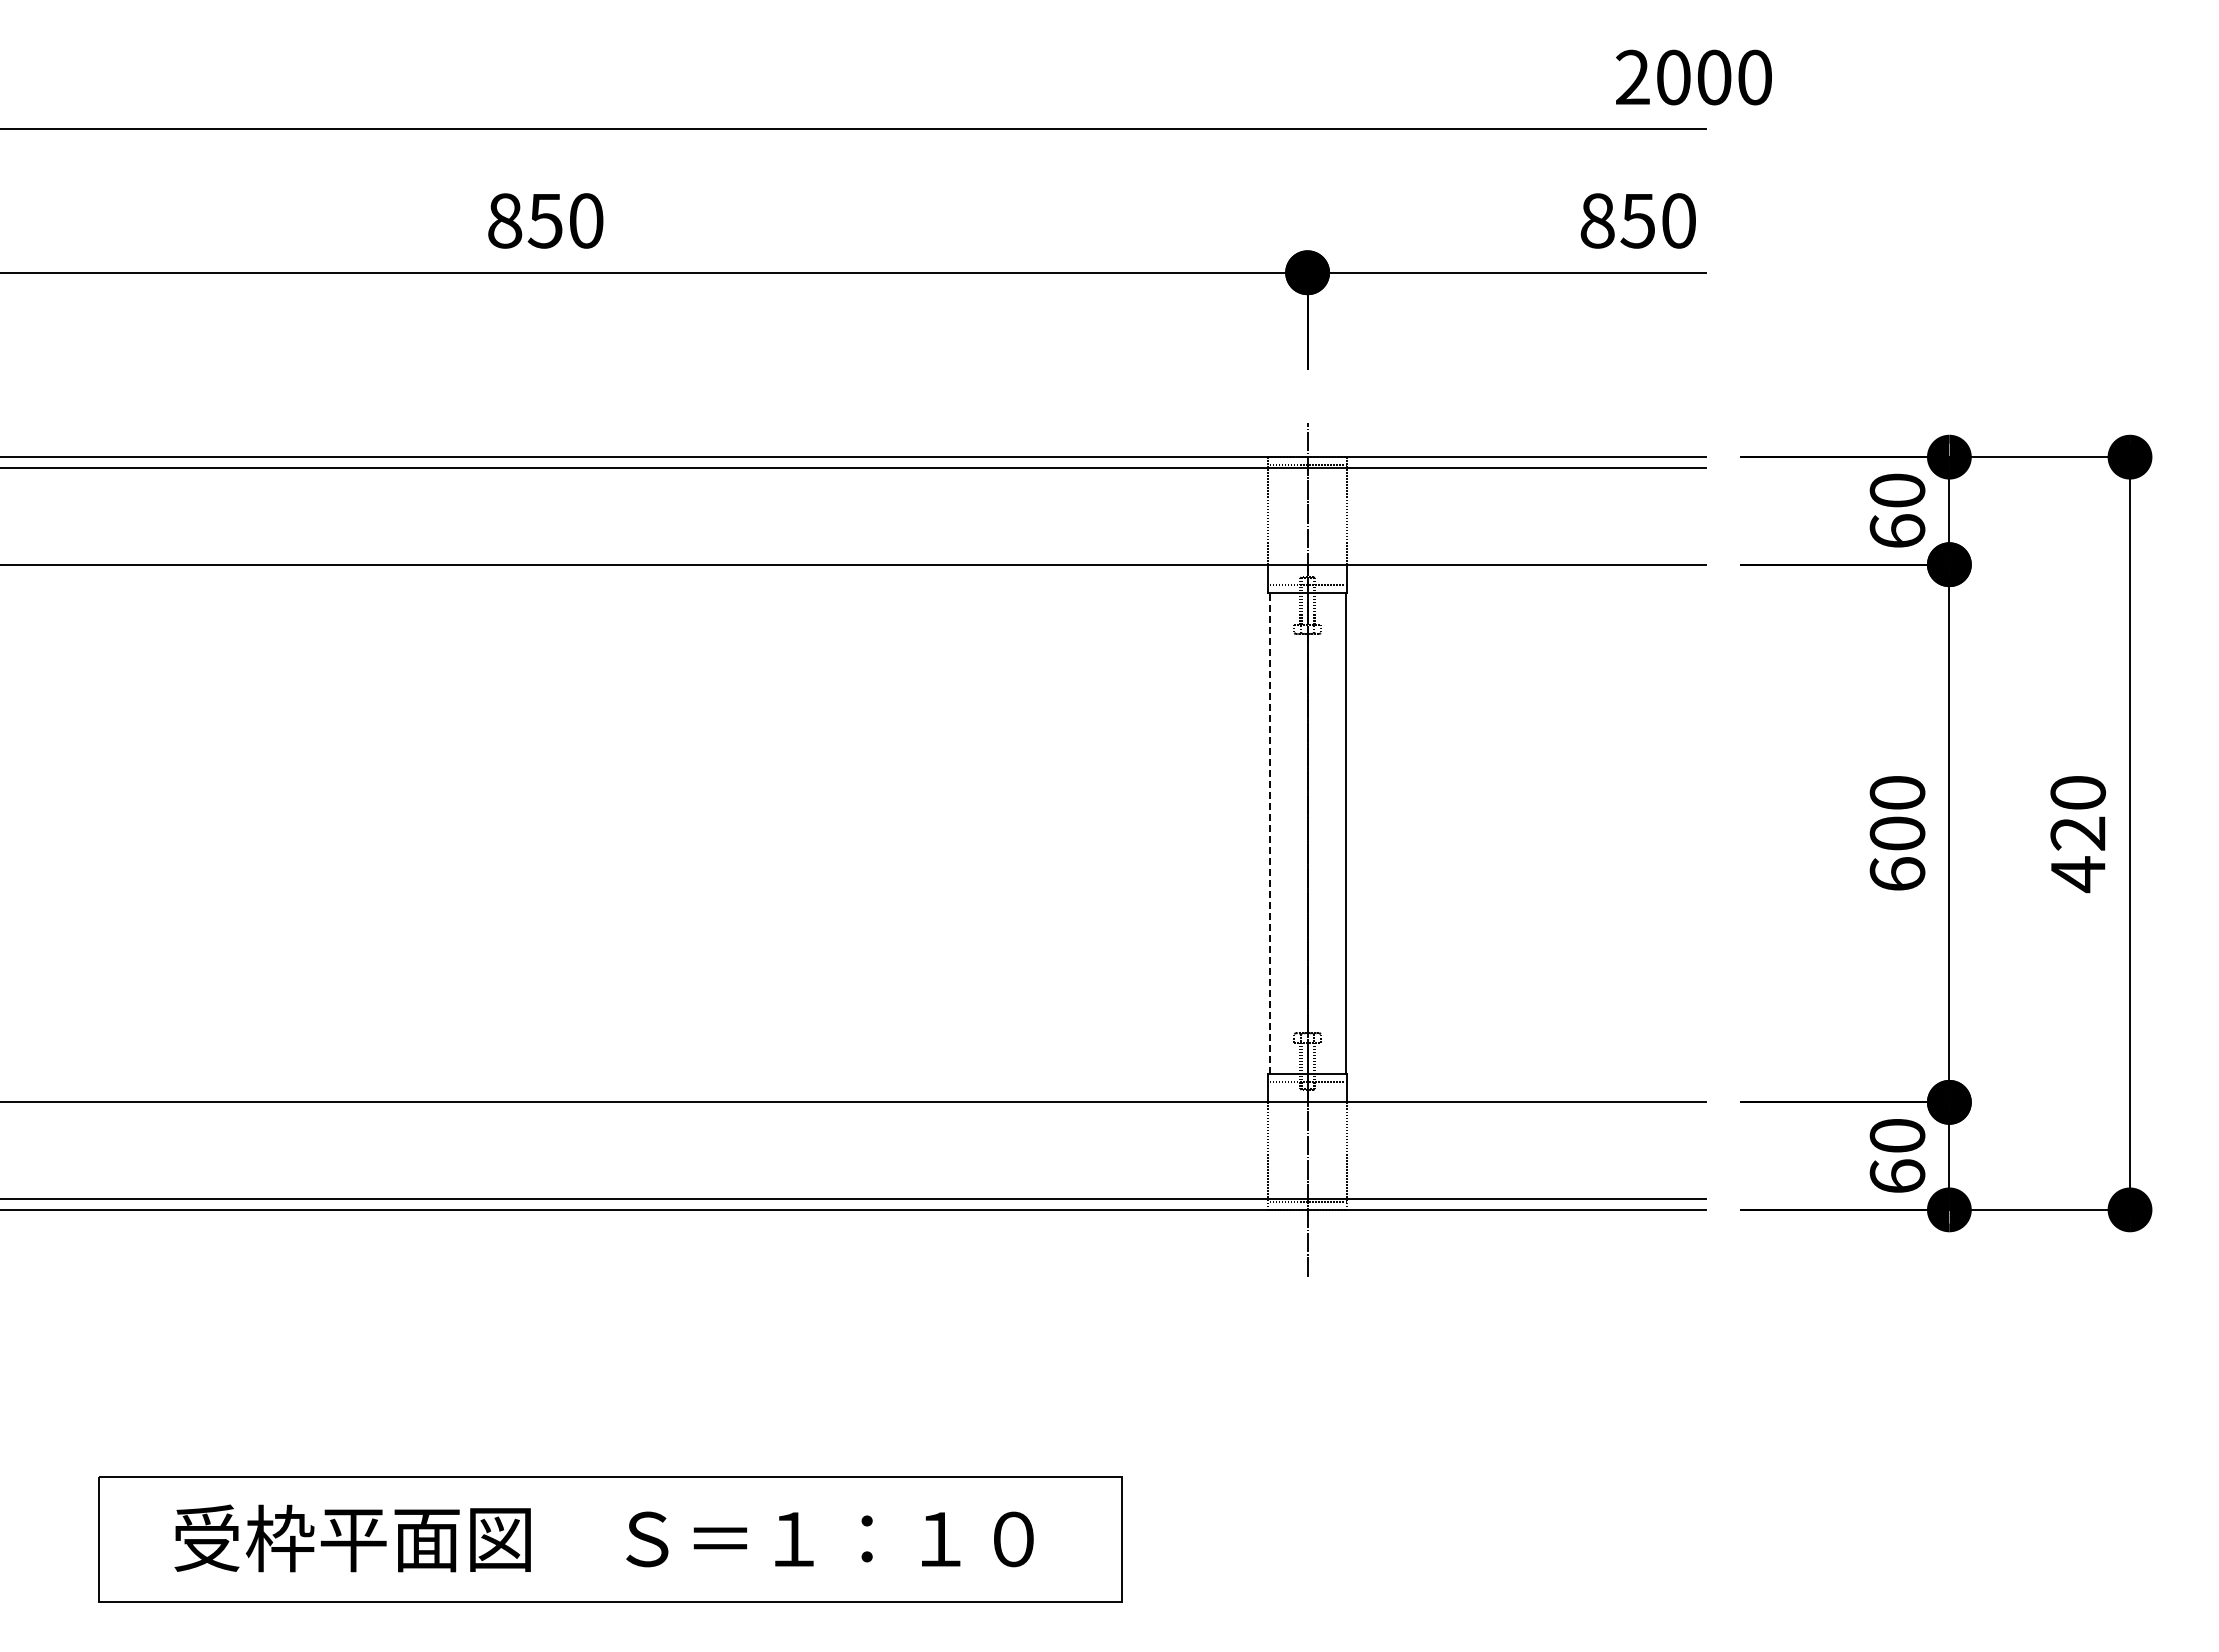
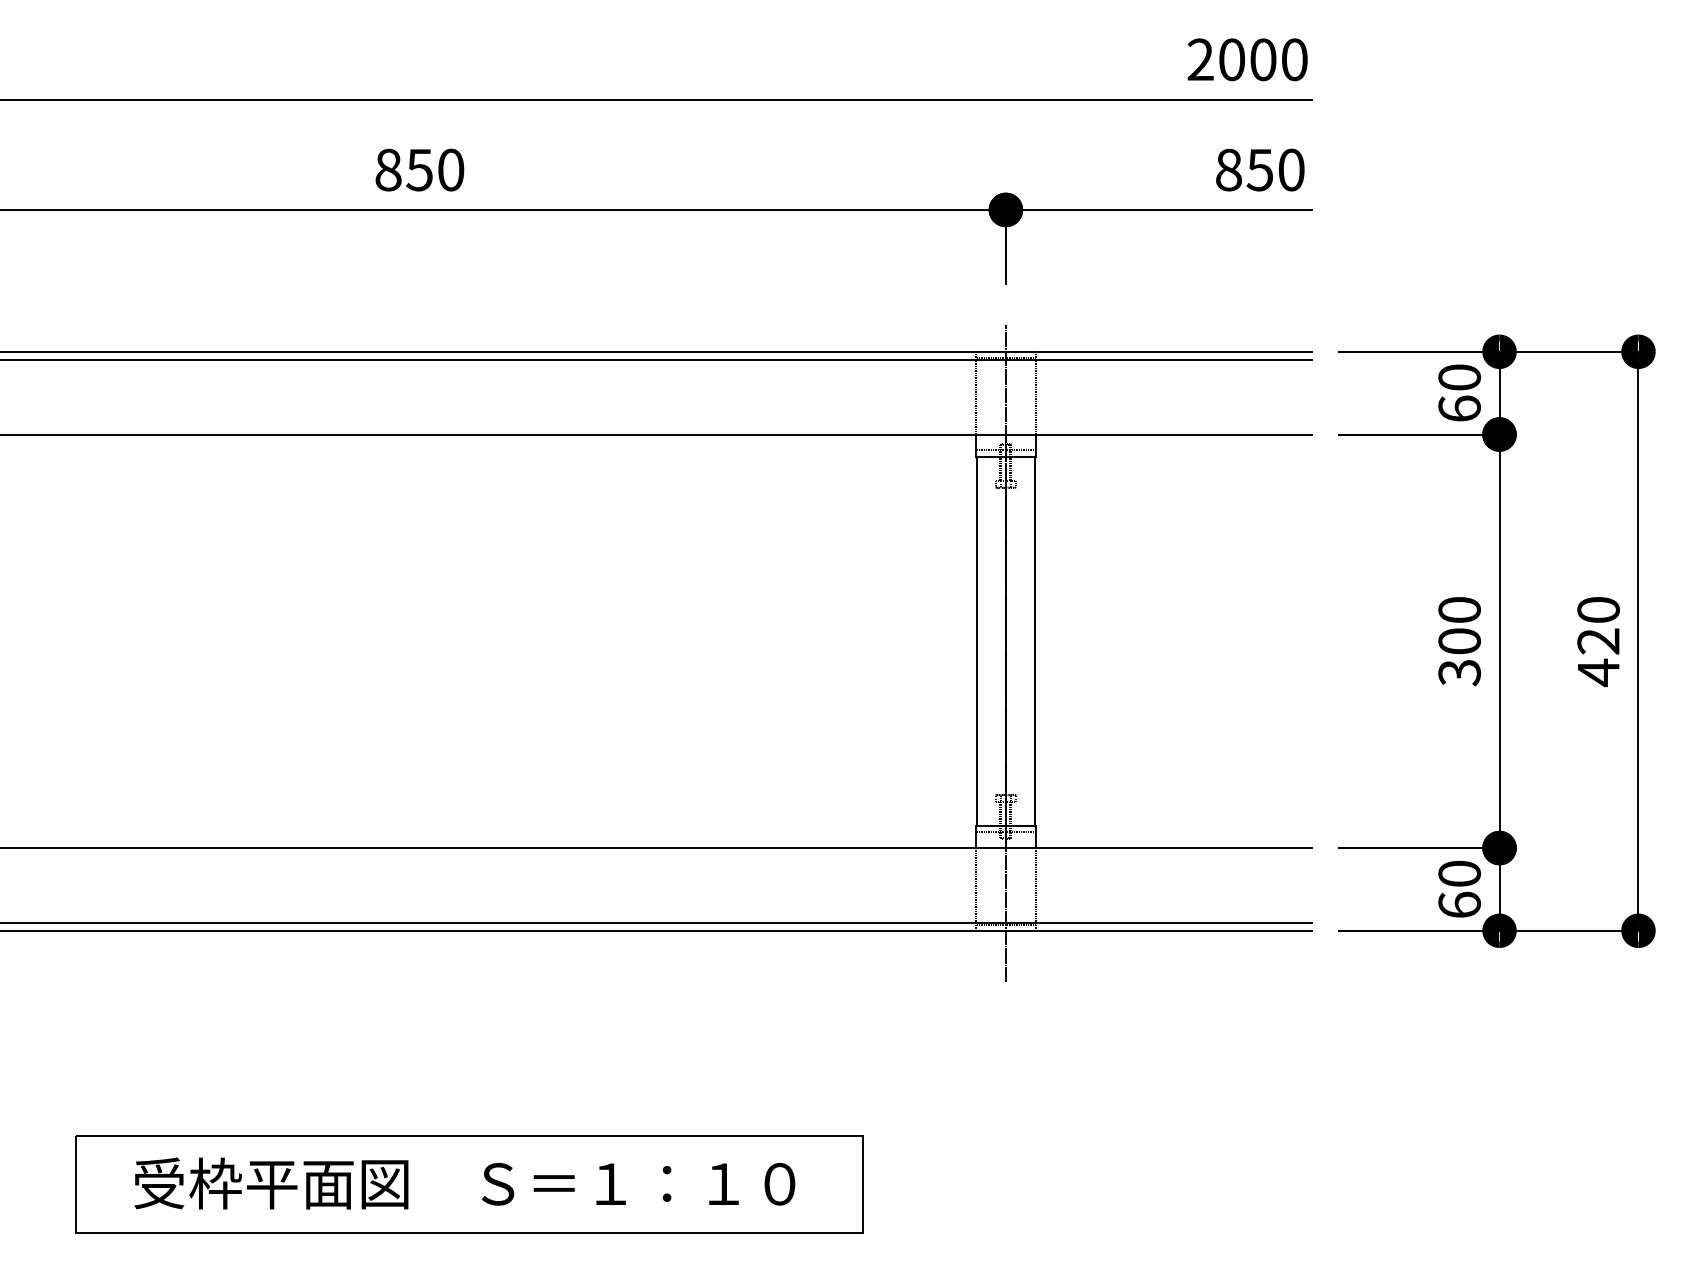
text: (1693, 77) -> (1247, 59), moved
line: (1269, 833) -> (976, 641), dashed -> solid
text: (1897, 874) -> (1459, 672), 600 -> 300

